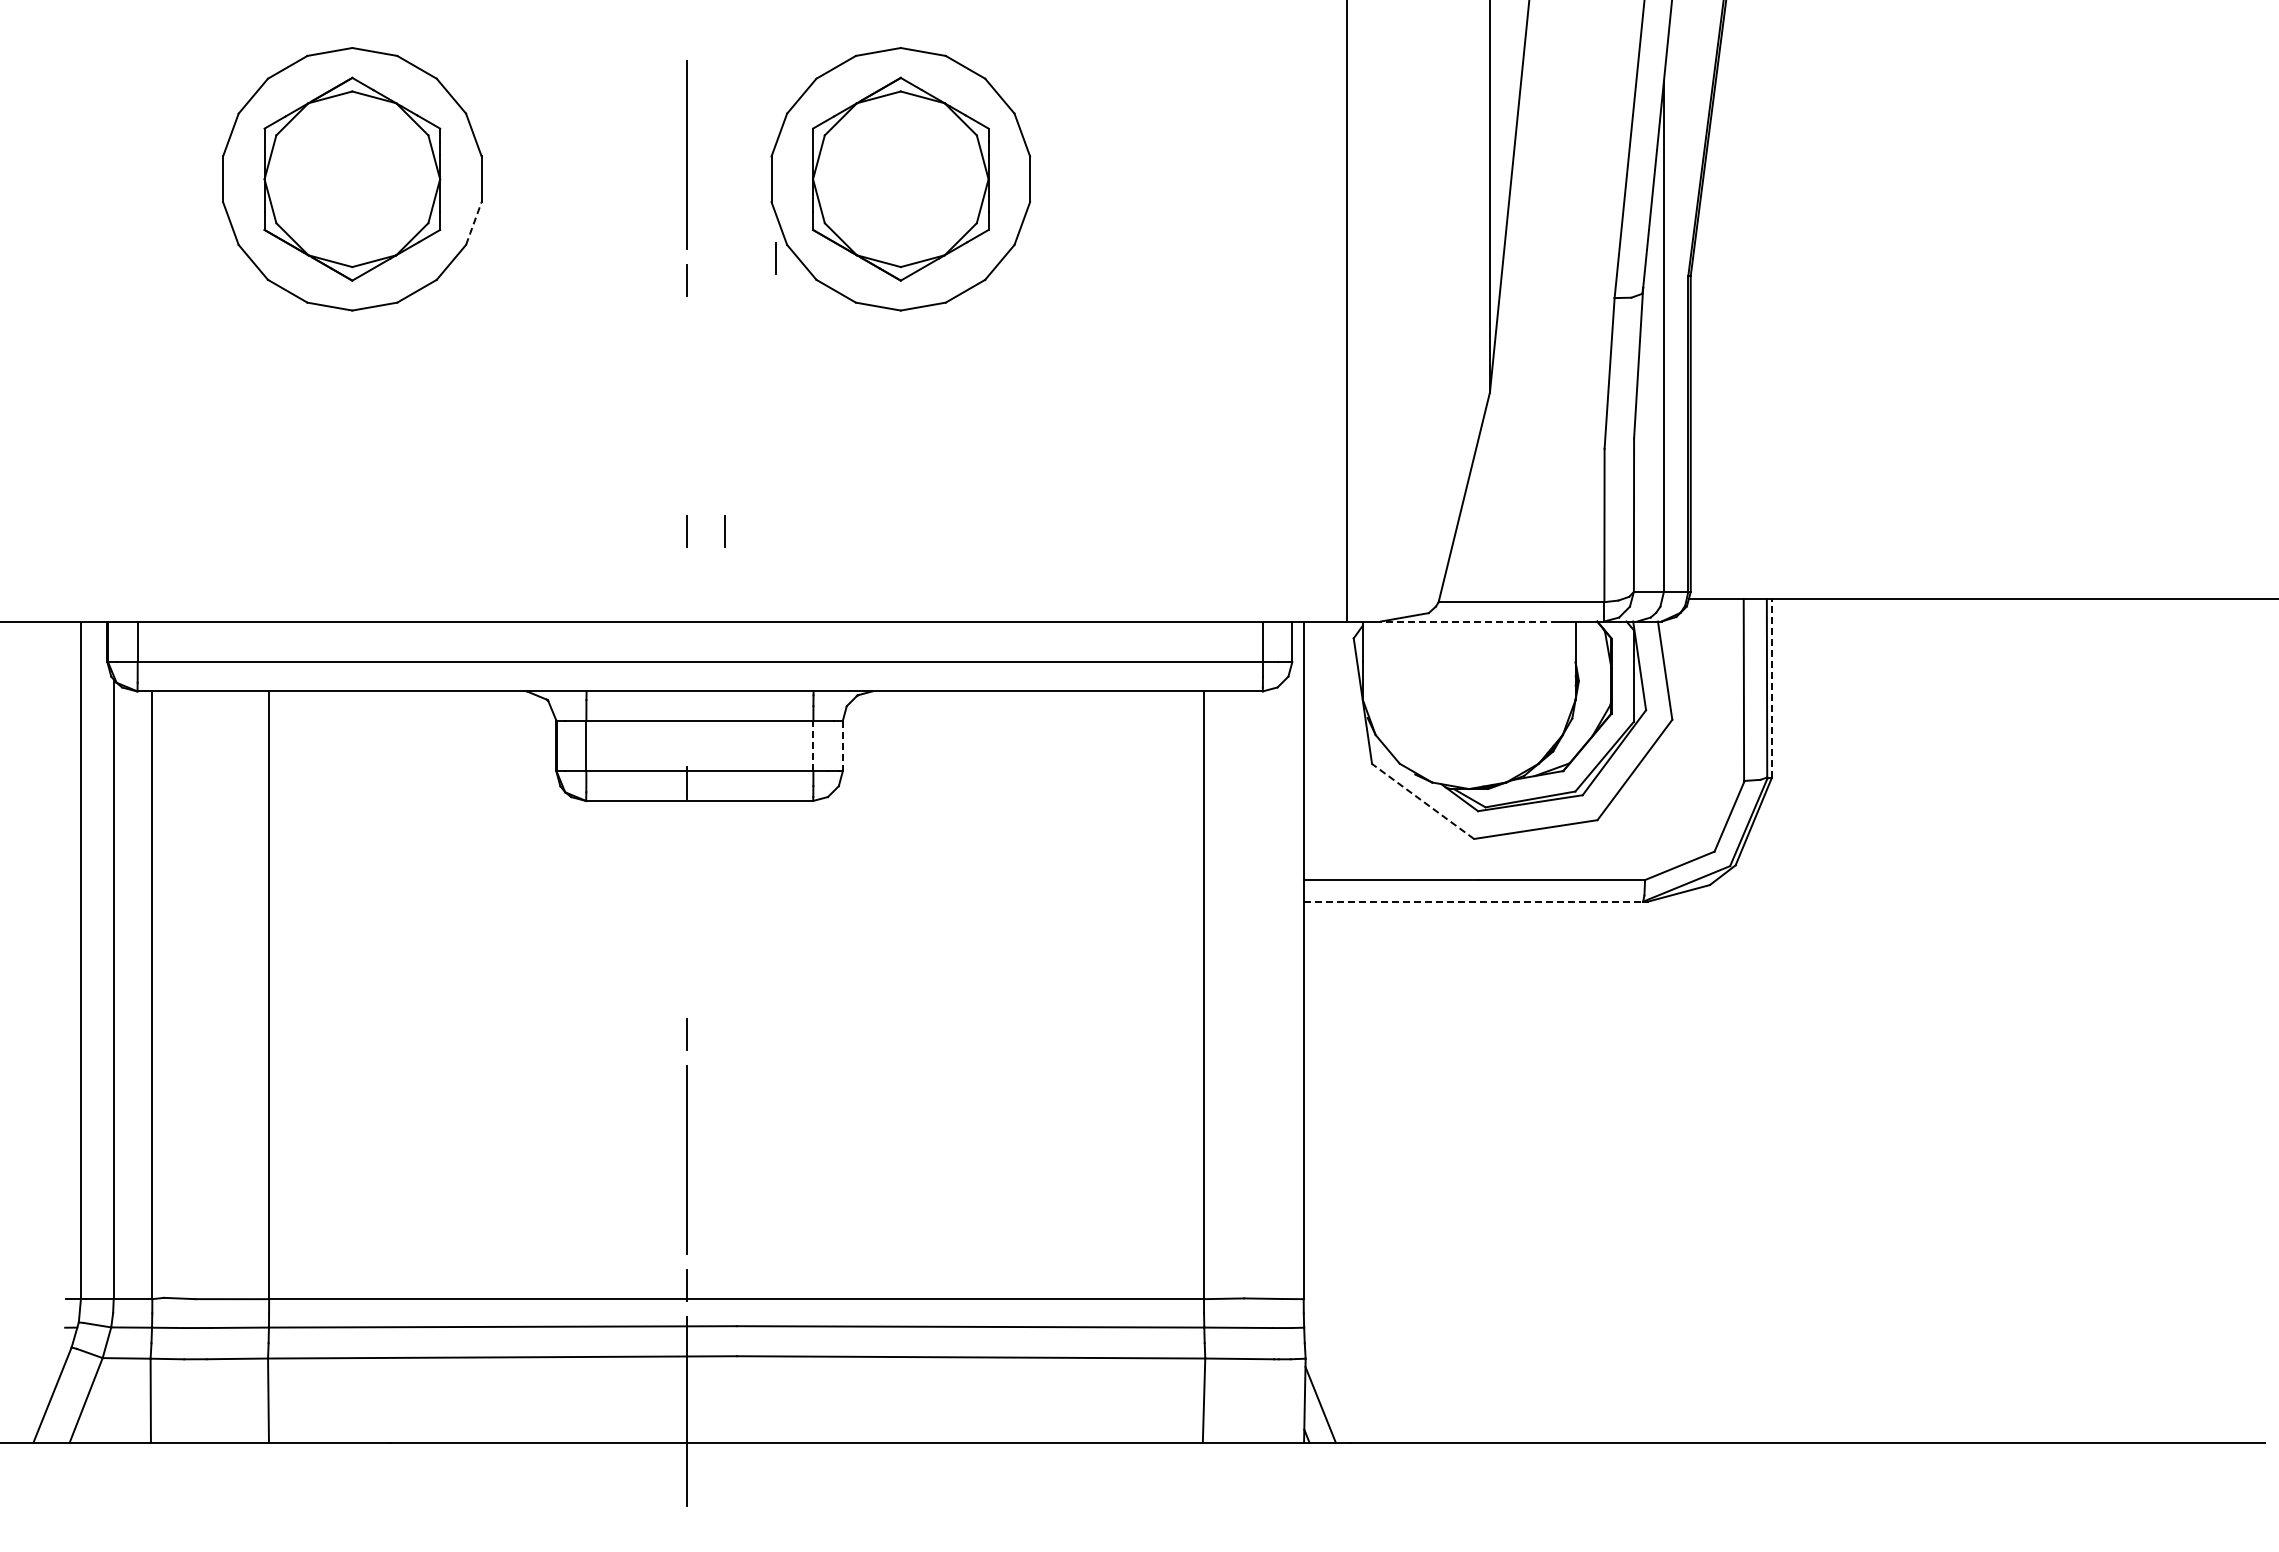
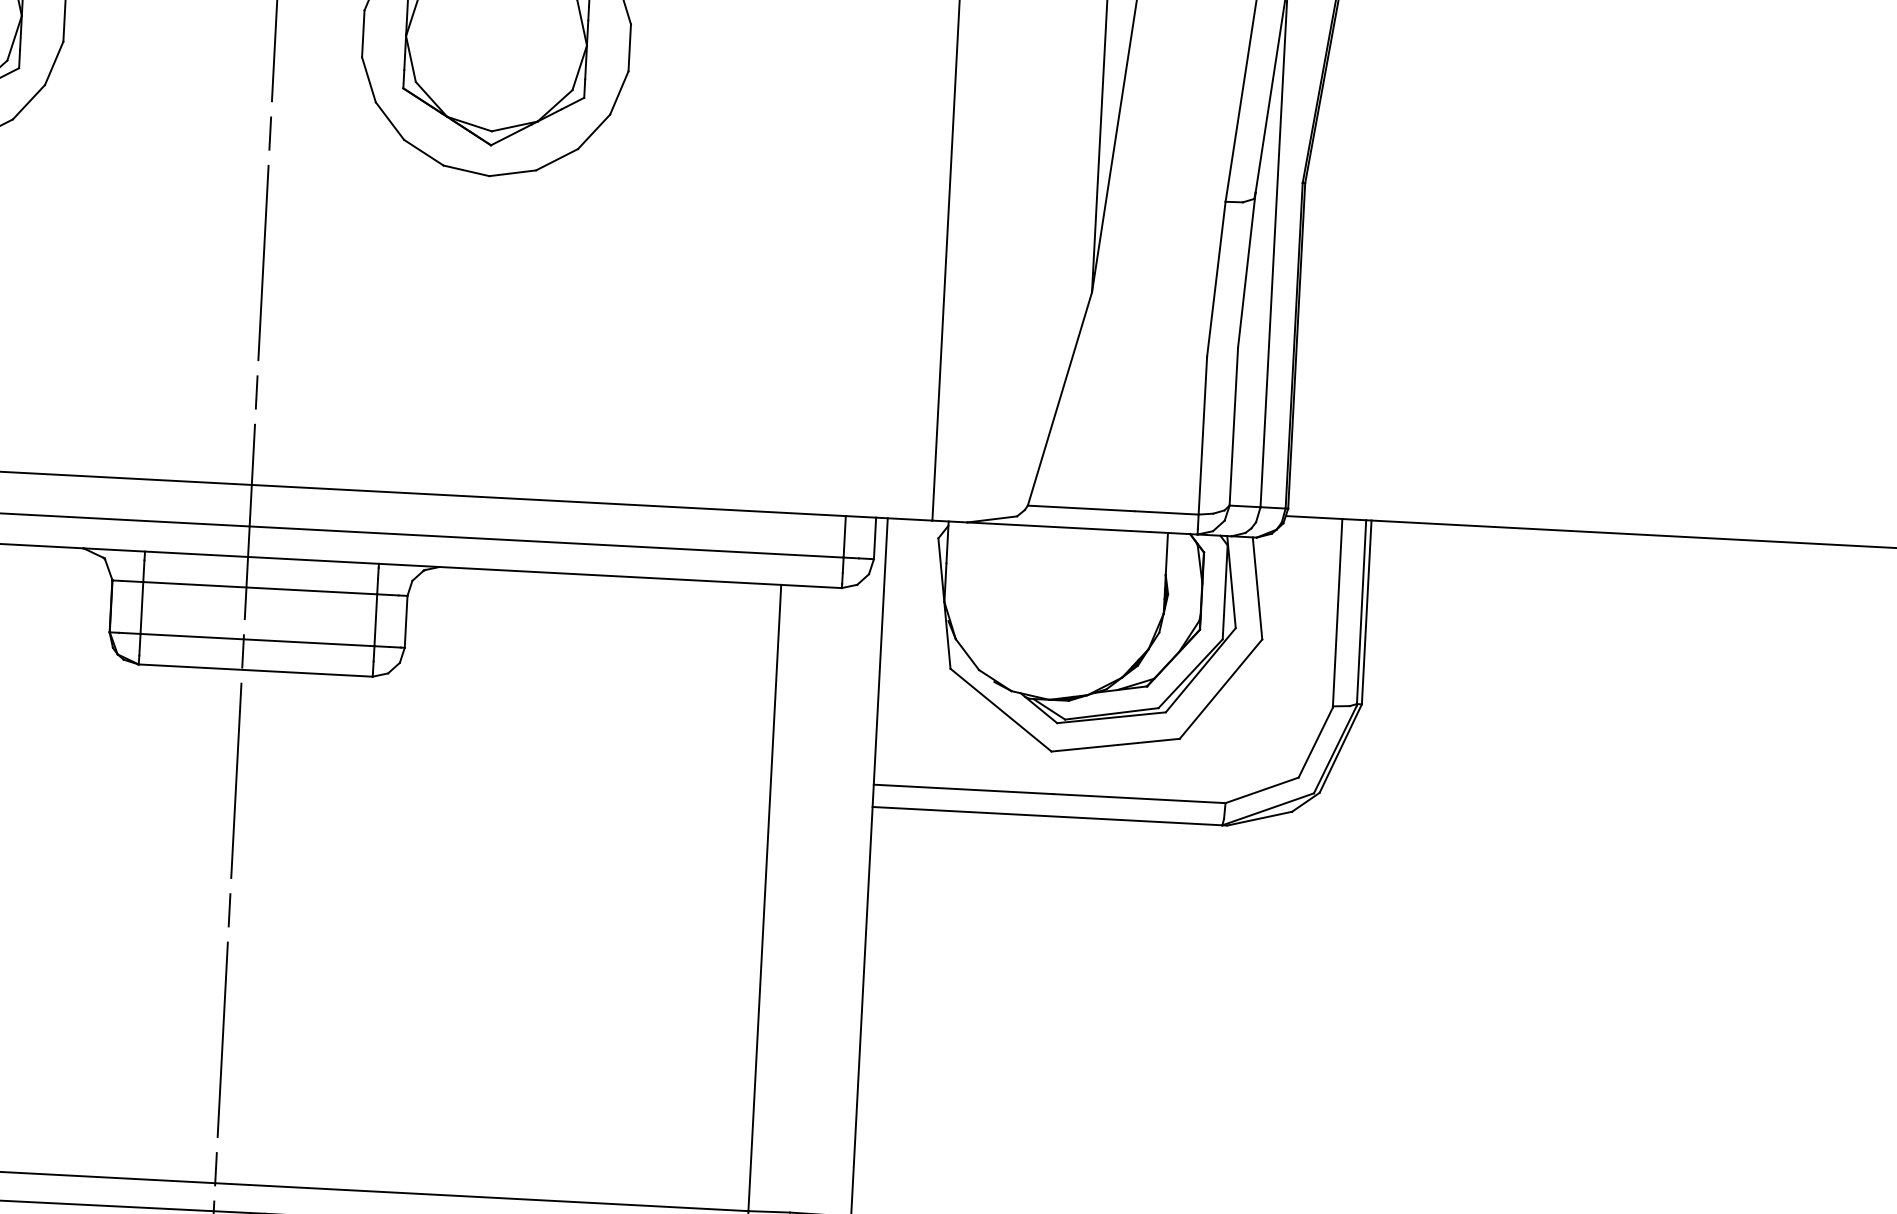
line: (473, 223) -> (53, 63), dashed -> solid
line: (775, 258) -> (363, 115), removed
line: (686, 405) -> (263, 262), added
line: (724, 531) -> (295, 394), removed
line: (1469, 621) -> (1058, 527), dashed -> solid
line: (686, 657) -> (249, 522), added
line: (1772, 687) -> (1367, 611), dashed -> solid
line: (813, 745) -> (375, 619), dashed -> solid
line: (842, 746) -> (405, 622), dashed -> solid
line: (1422, 801) -> (1000, 710), dashed -> solid
line: (1473, 901) -> (1047, 815), dashed -> solid
line: (686, 908) -> (236, 780), added

